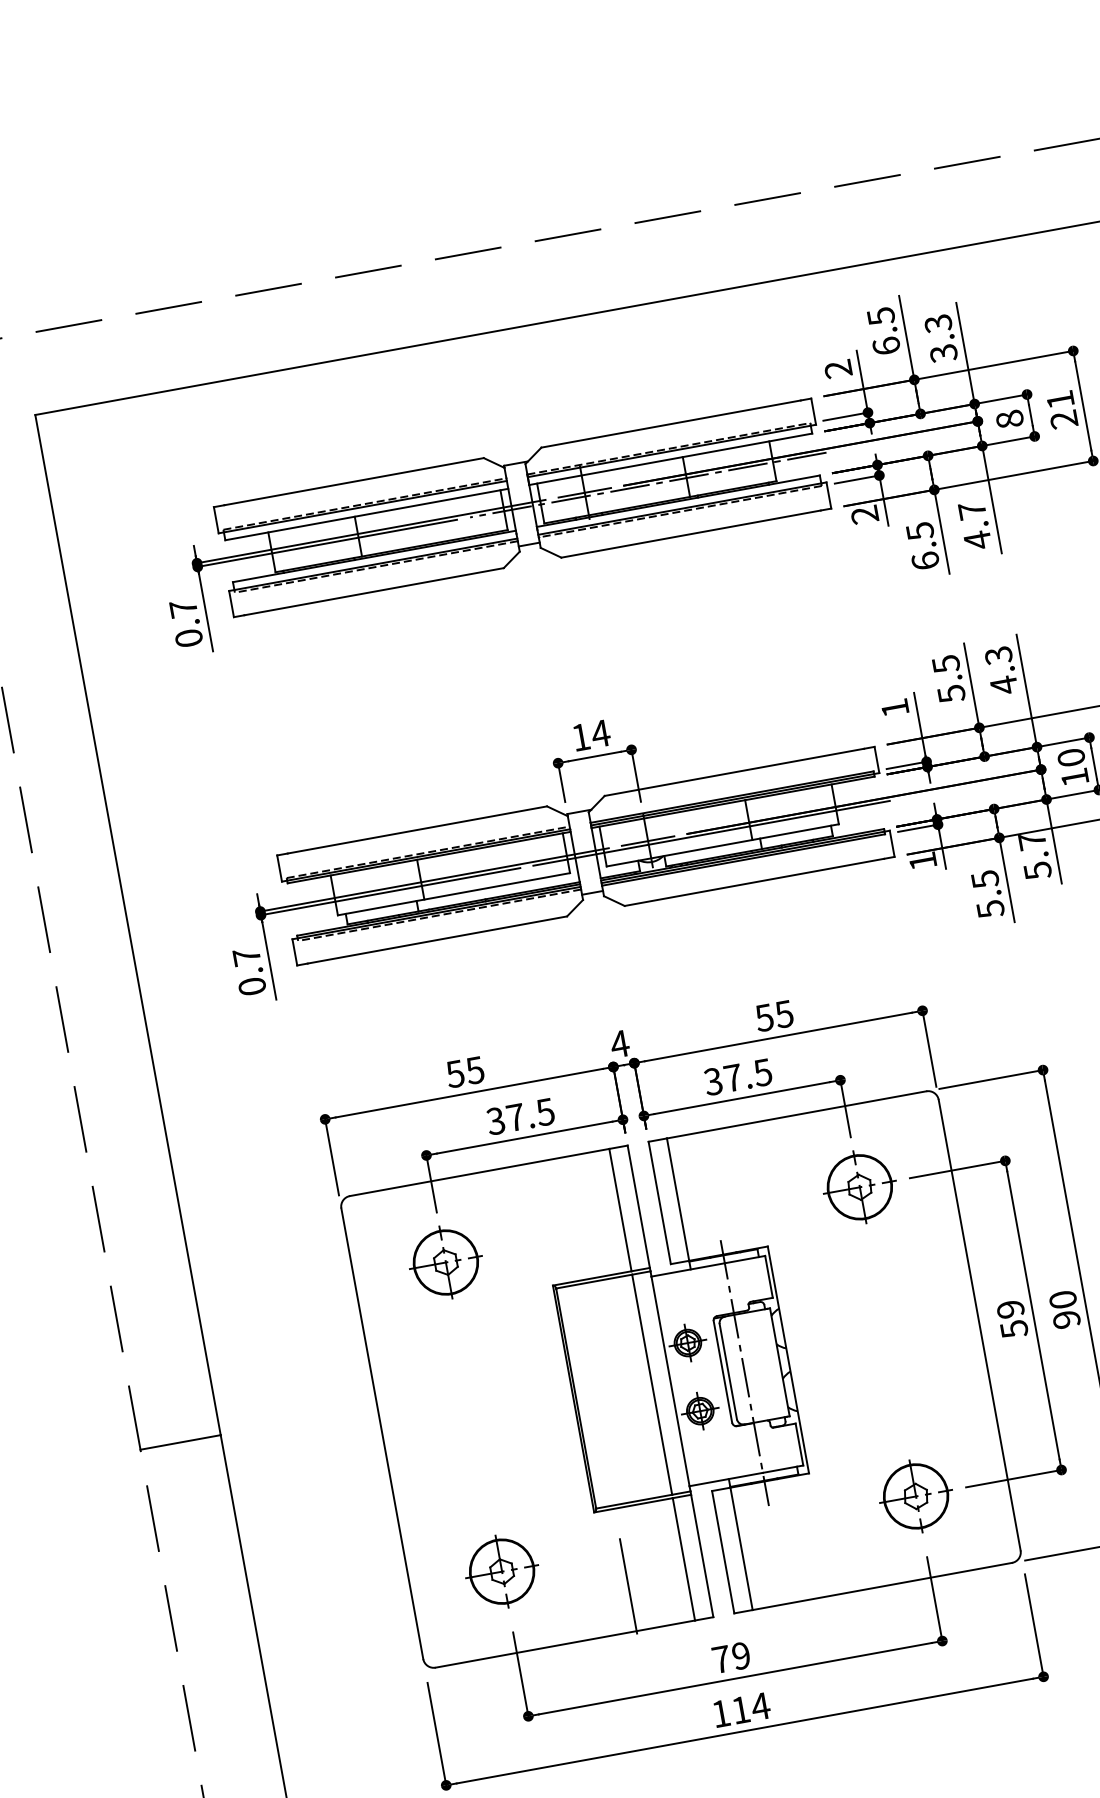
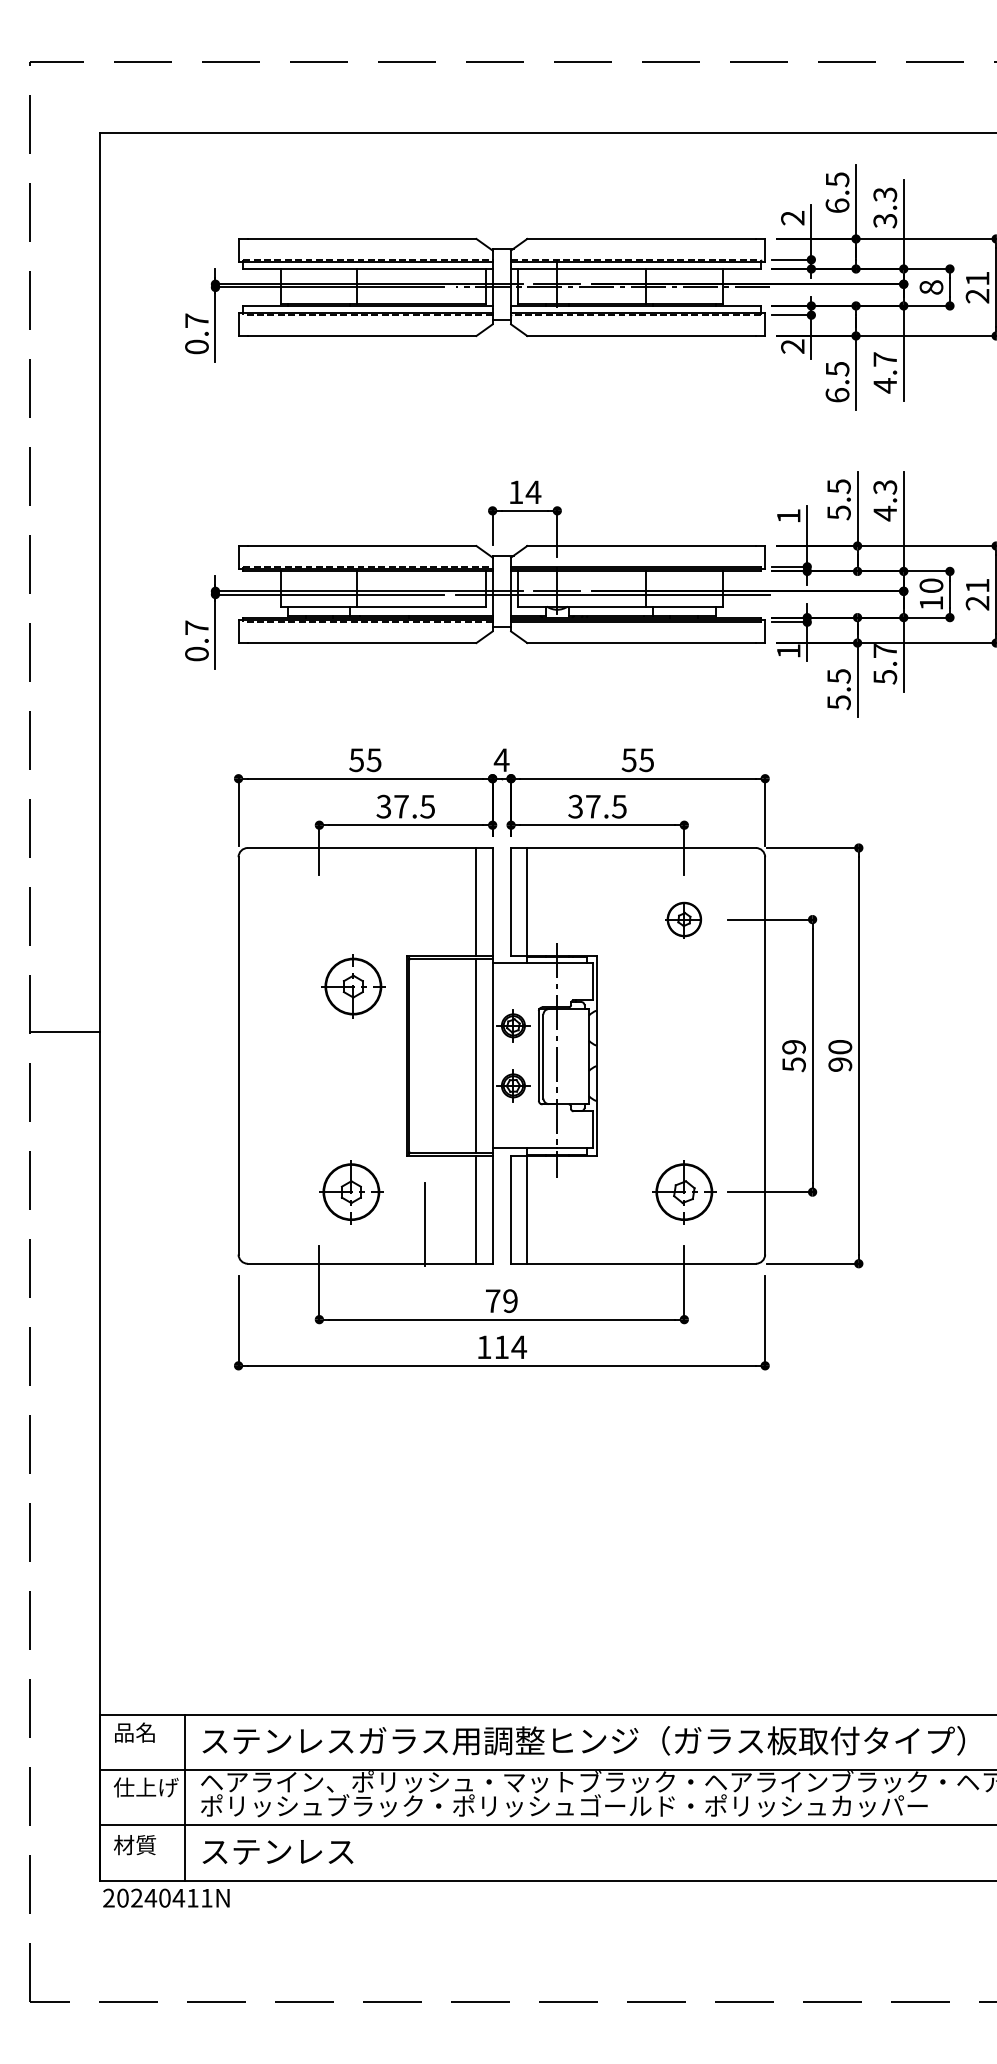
part: (860, 1187) -> (684, 919), size x0.6
part: (446, 1262) -> (353, 986), moved
part: (502, 1572) -> (351, 1192), moved

